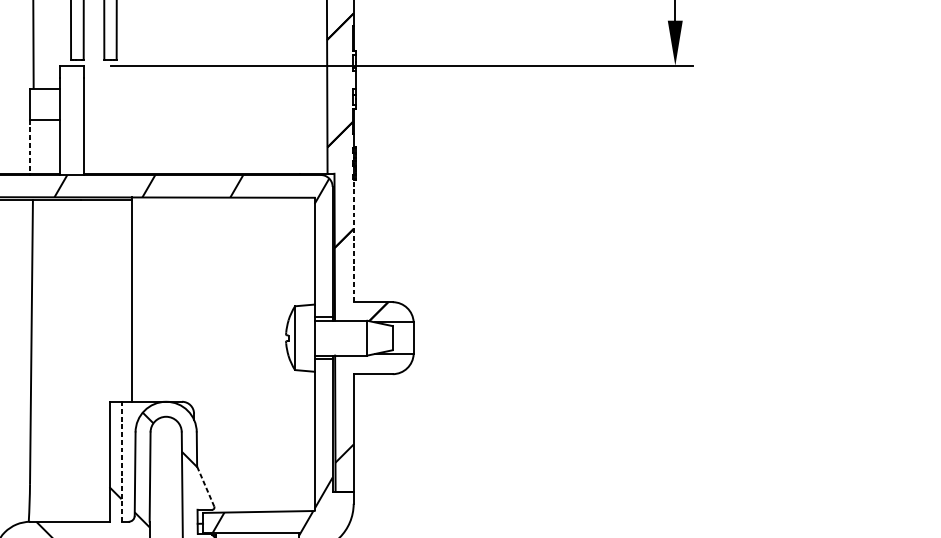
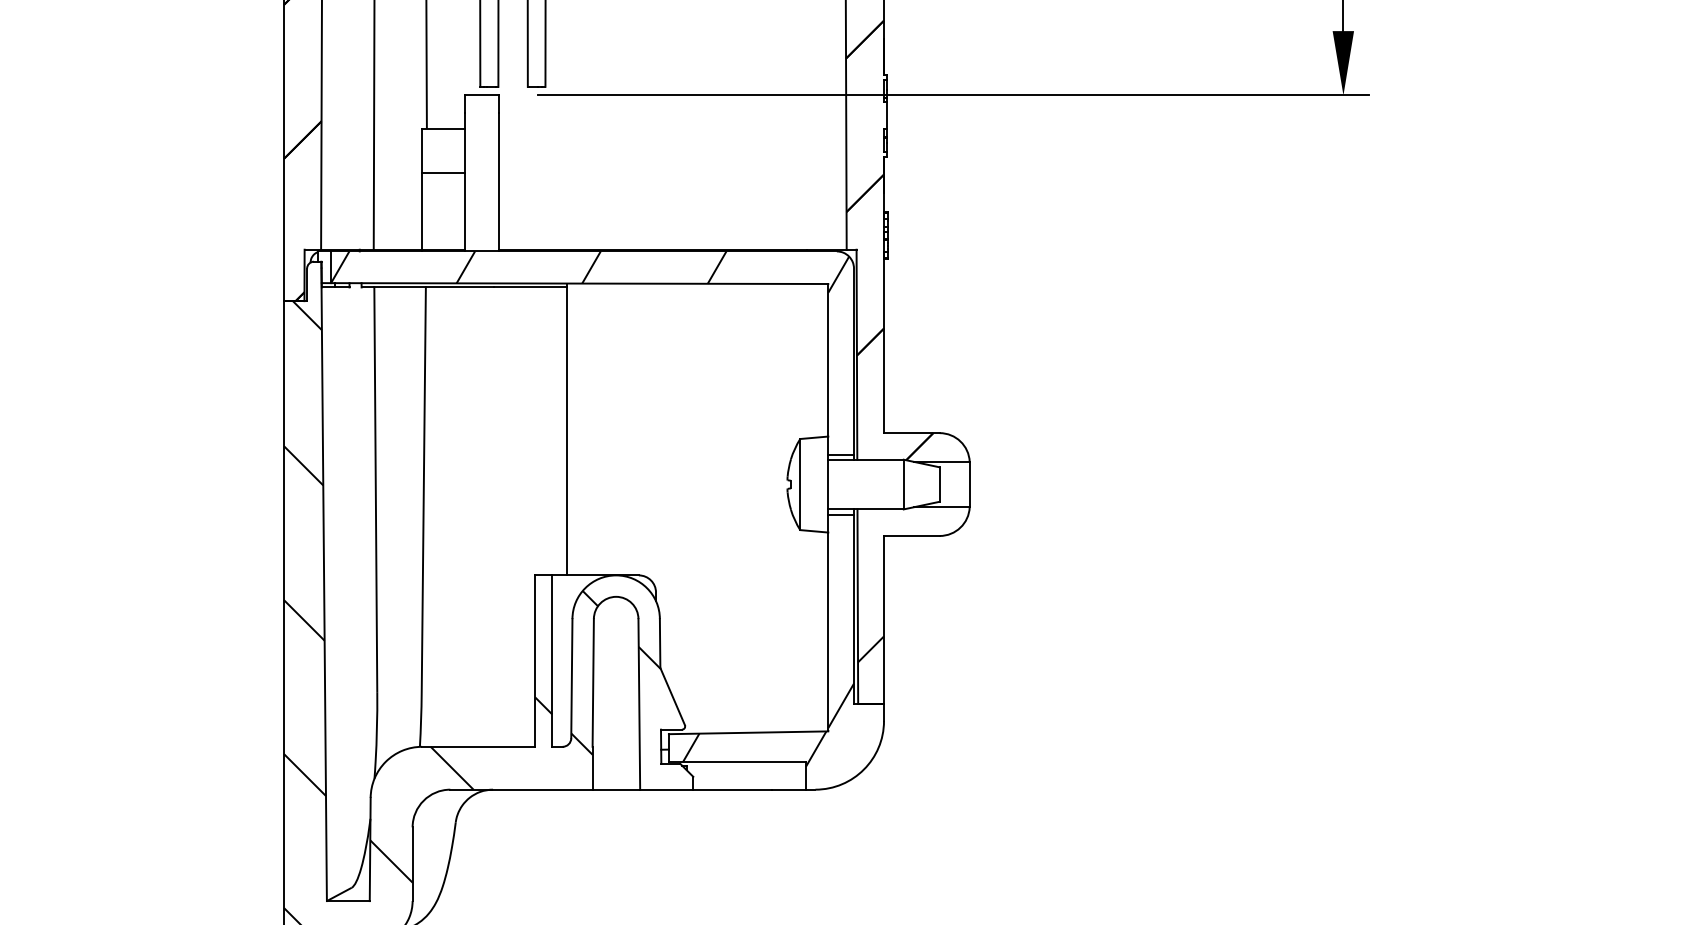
line: (30, 147) -> (422, 211), dashed -> solid
line: (354, 240) -> (884, 345), dashed -> solid
line: (121, 462) -> (552, 661), dashed -> solid
line: (205, 486) -> (672, 696), dashed -> solid

